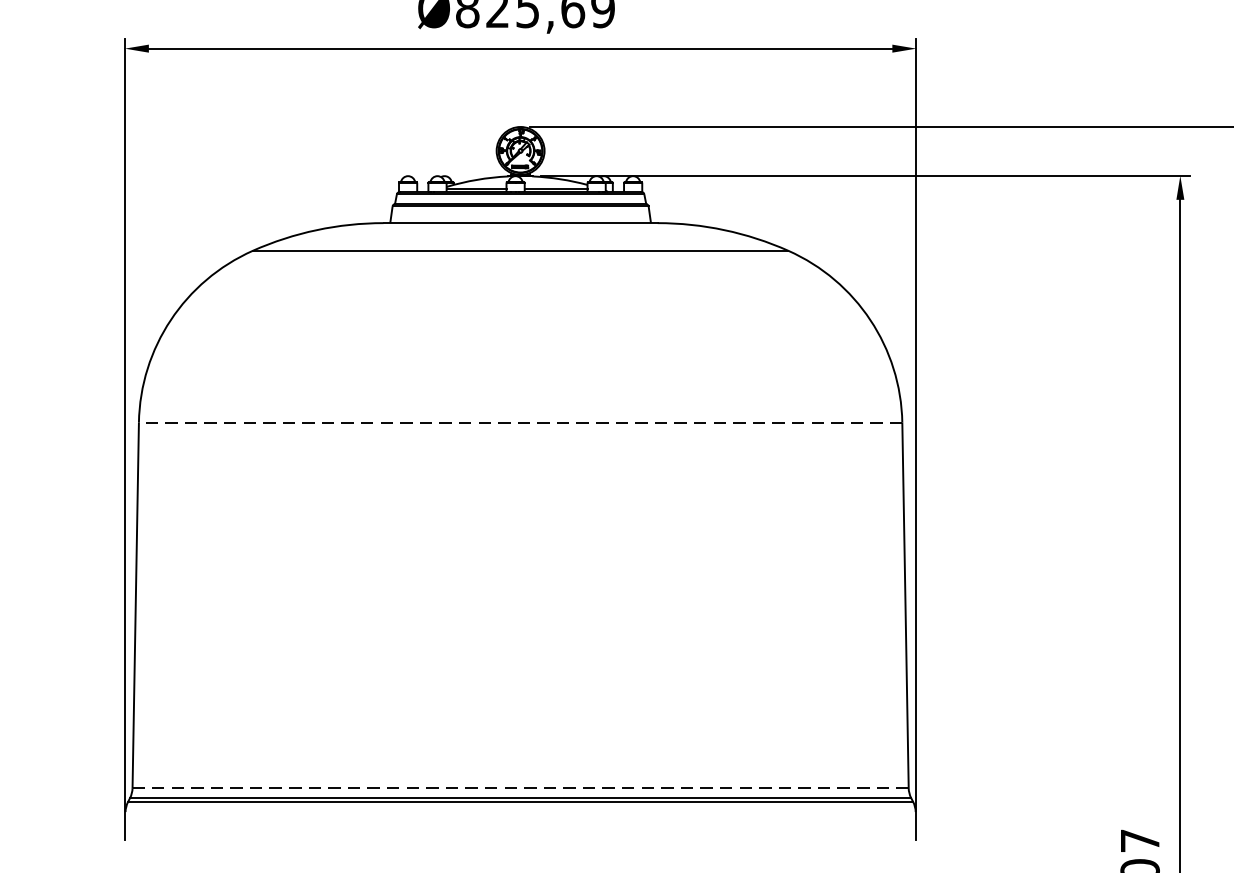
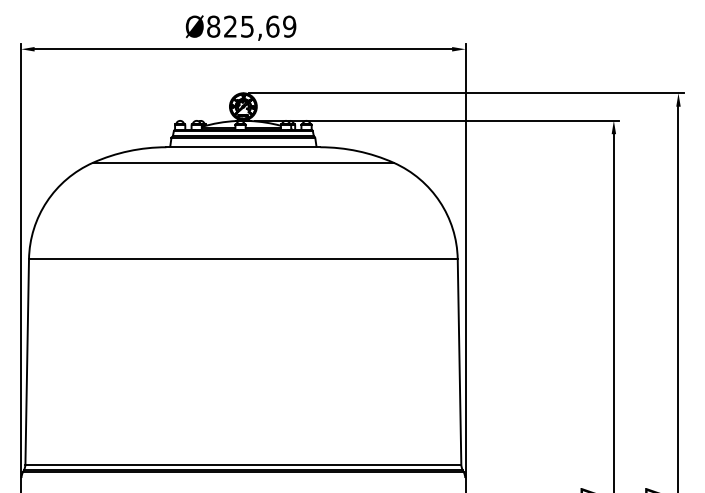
line: (519, 423) -> (242, 259), dashed -> solid
line: (520, 788) -> (243, 464), dashed -> solid

